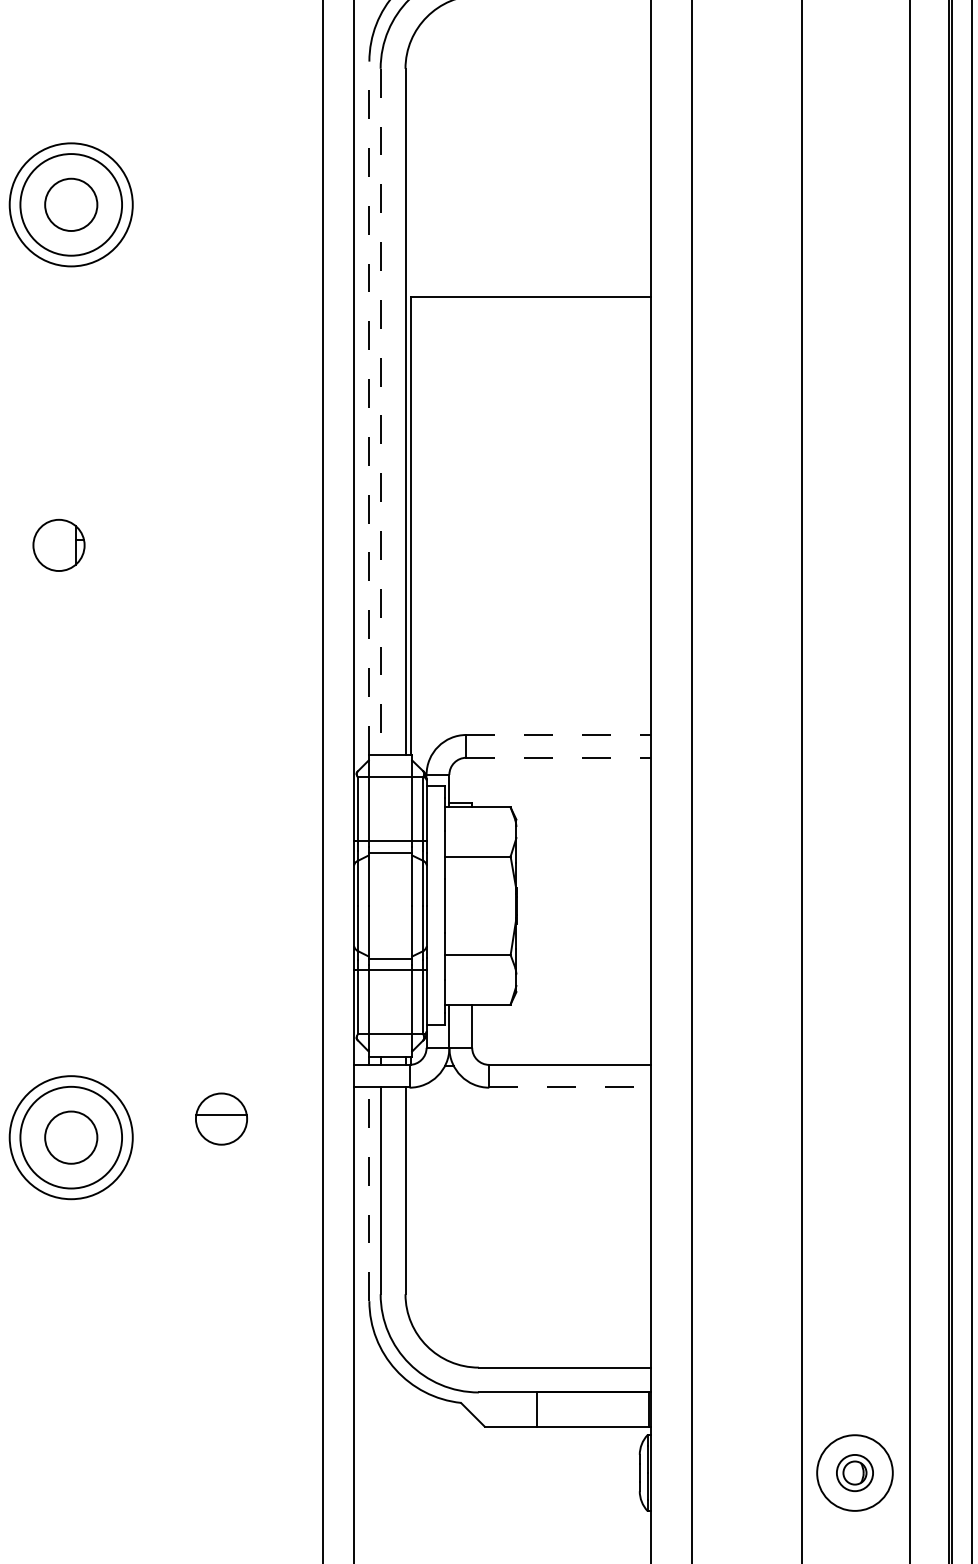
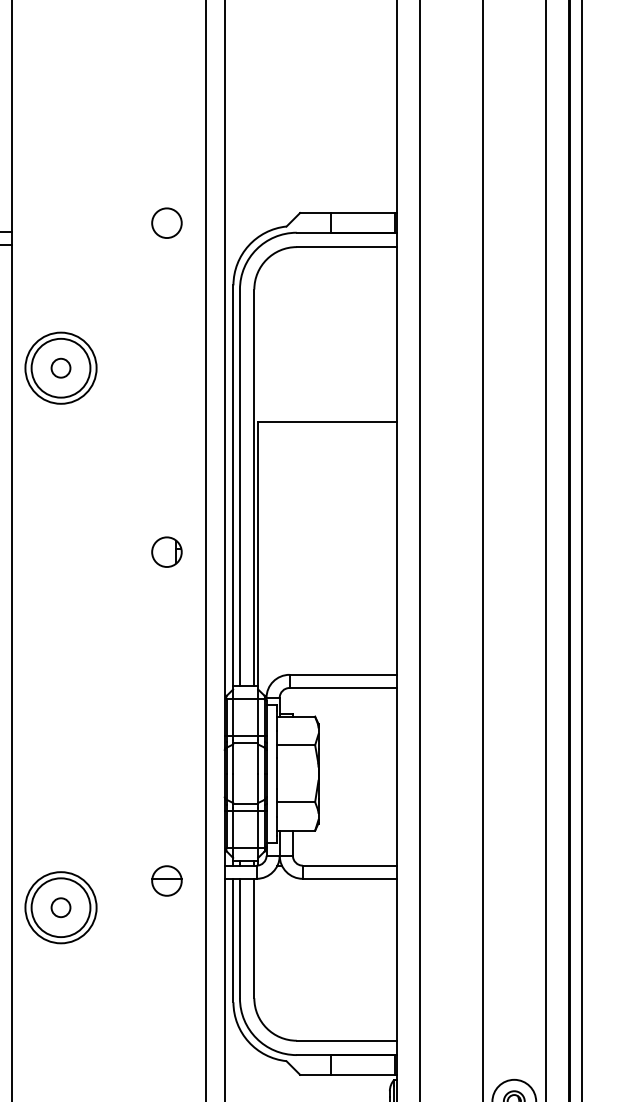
circle: (70, 203) -> (60, 367), size x0.62
line: (369, 407) -> (233, 485), dashed -> solid
line: (379, 412) -> (239, 488), dashed -> solid
part: (58, 544) -> (166, 551), moved
line: (559, 734) -> (343, 674), dashed -> solid
line: (559, 758) -> (343, 688), dashed -> solid
line: (570, 1087) -> (349, 878), dashed -> solid
part: (220, 1118) -> (166, 880), moved
circle: (70, 1137) -> (60, 907), size x0.62
line: (369, 1194) -> (233, 940), dashed -> solid

